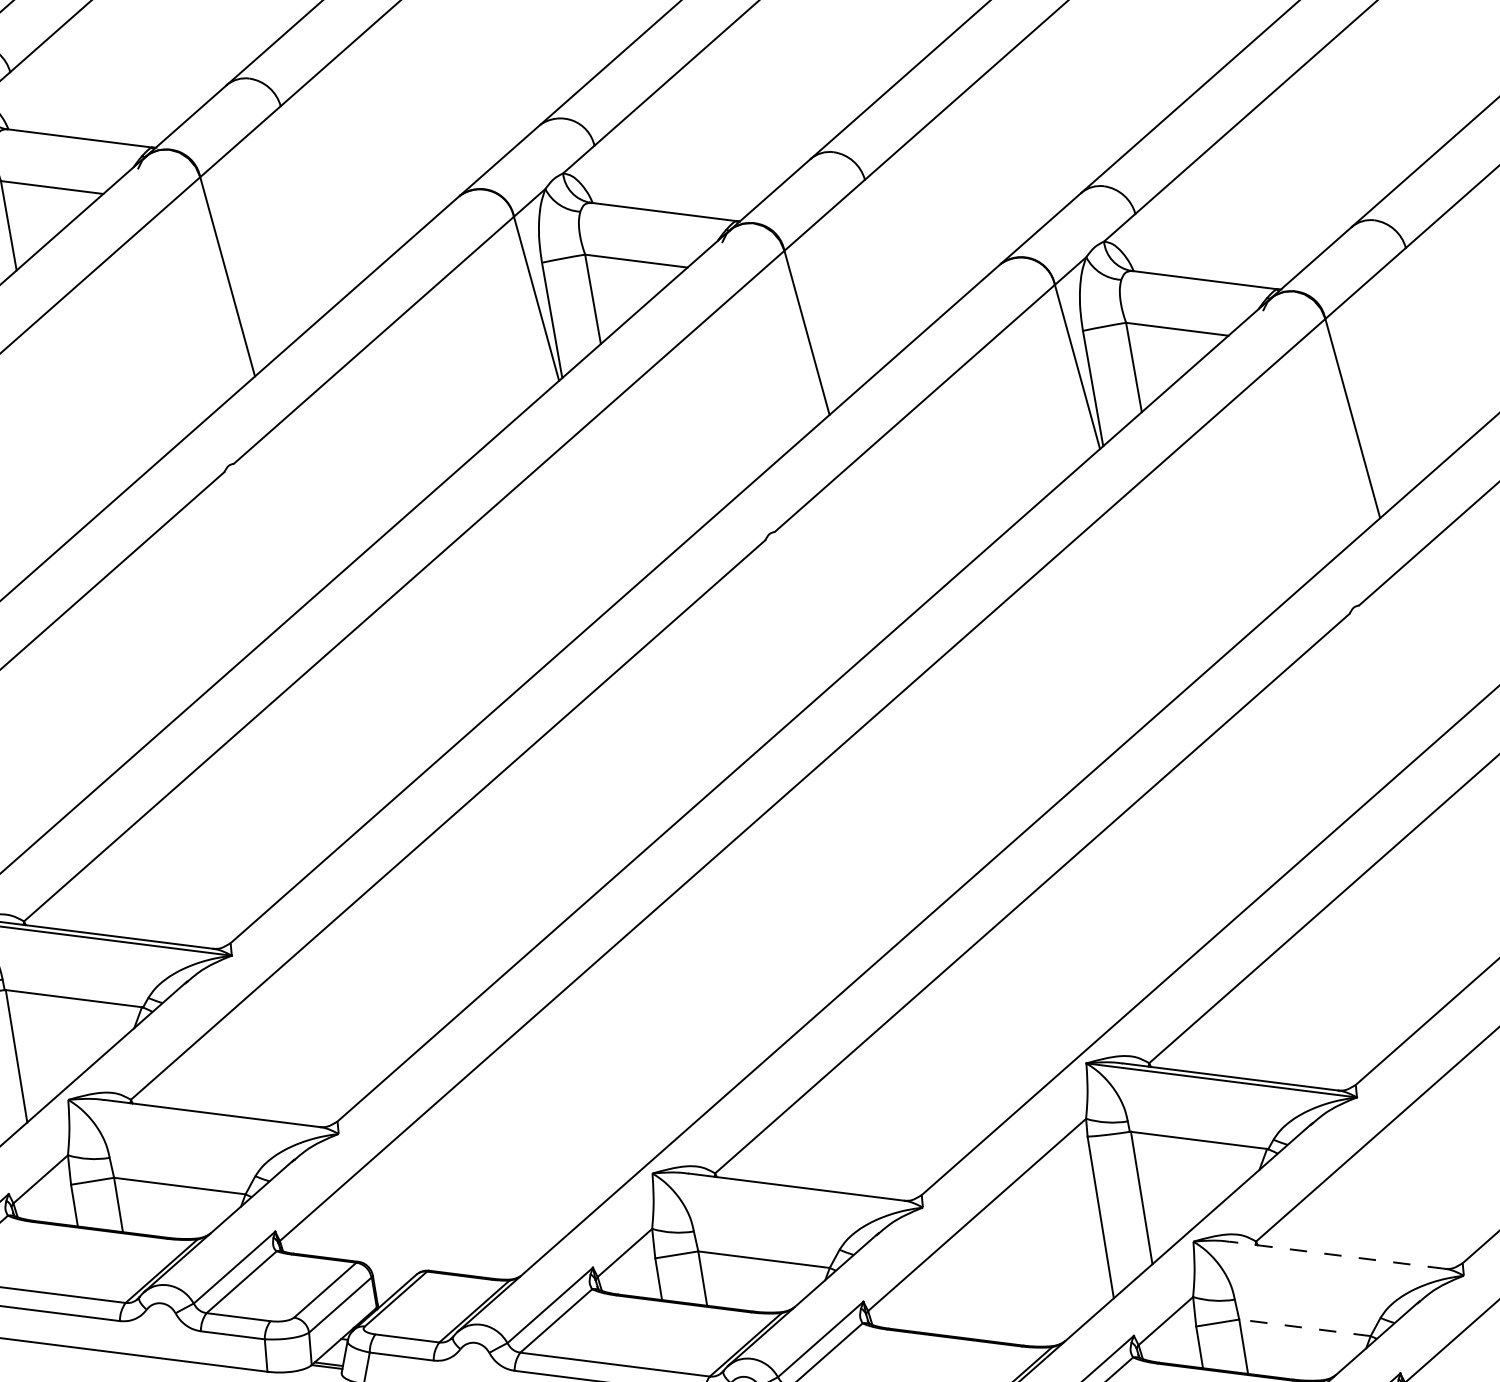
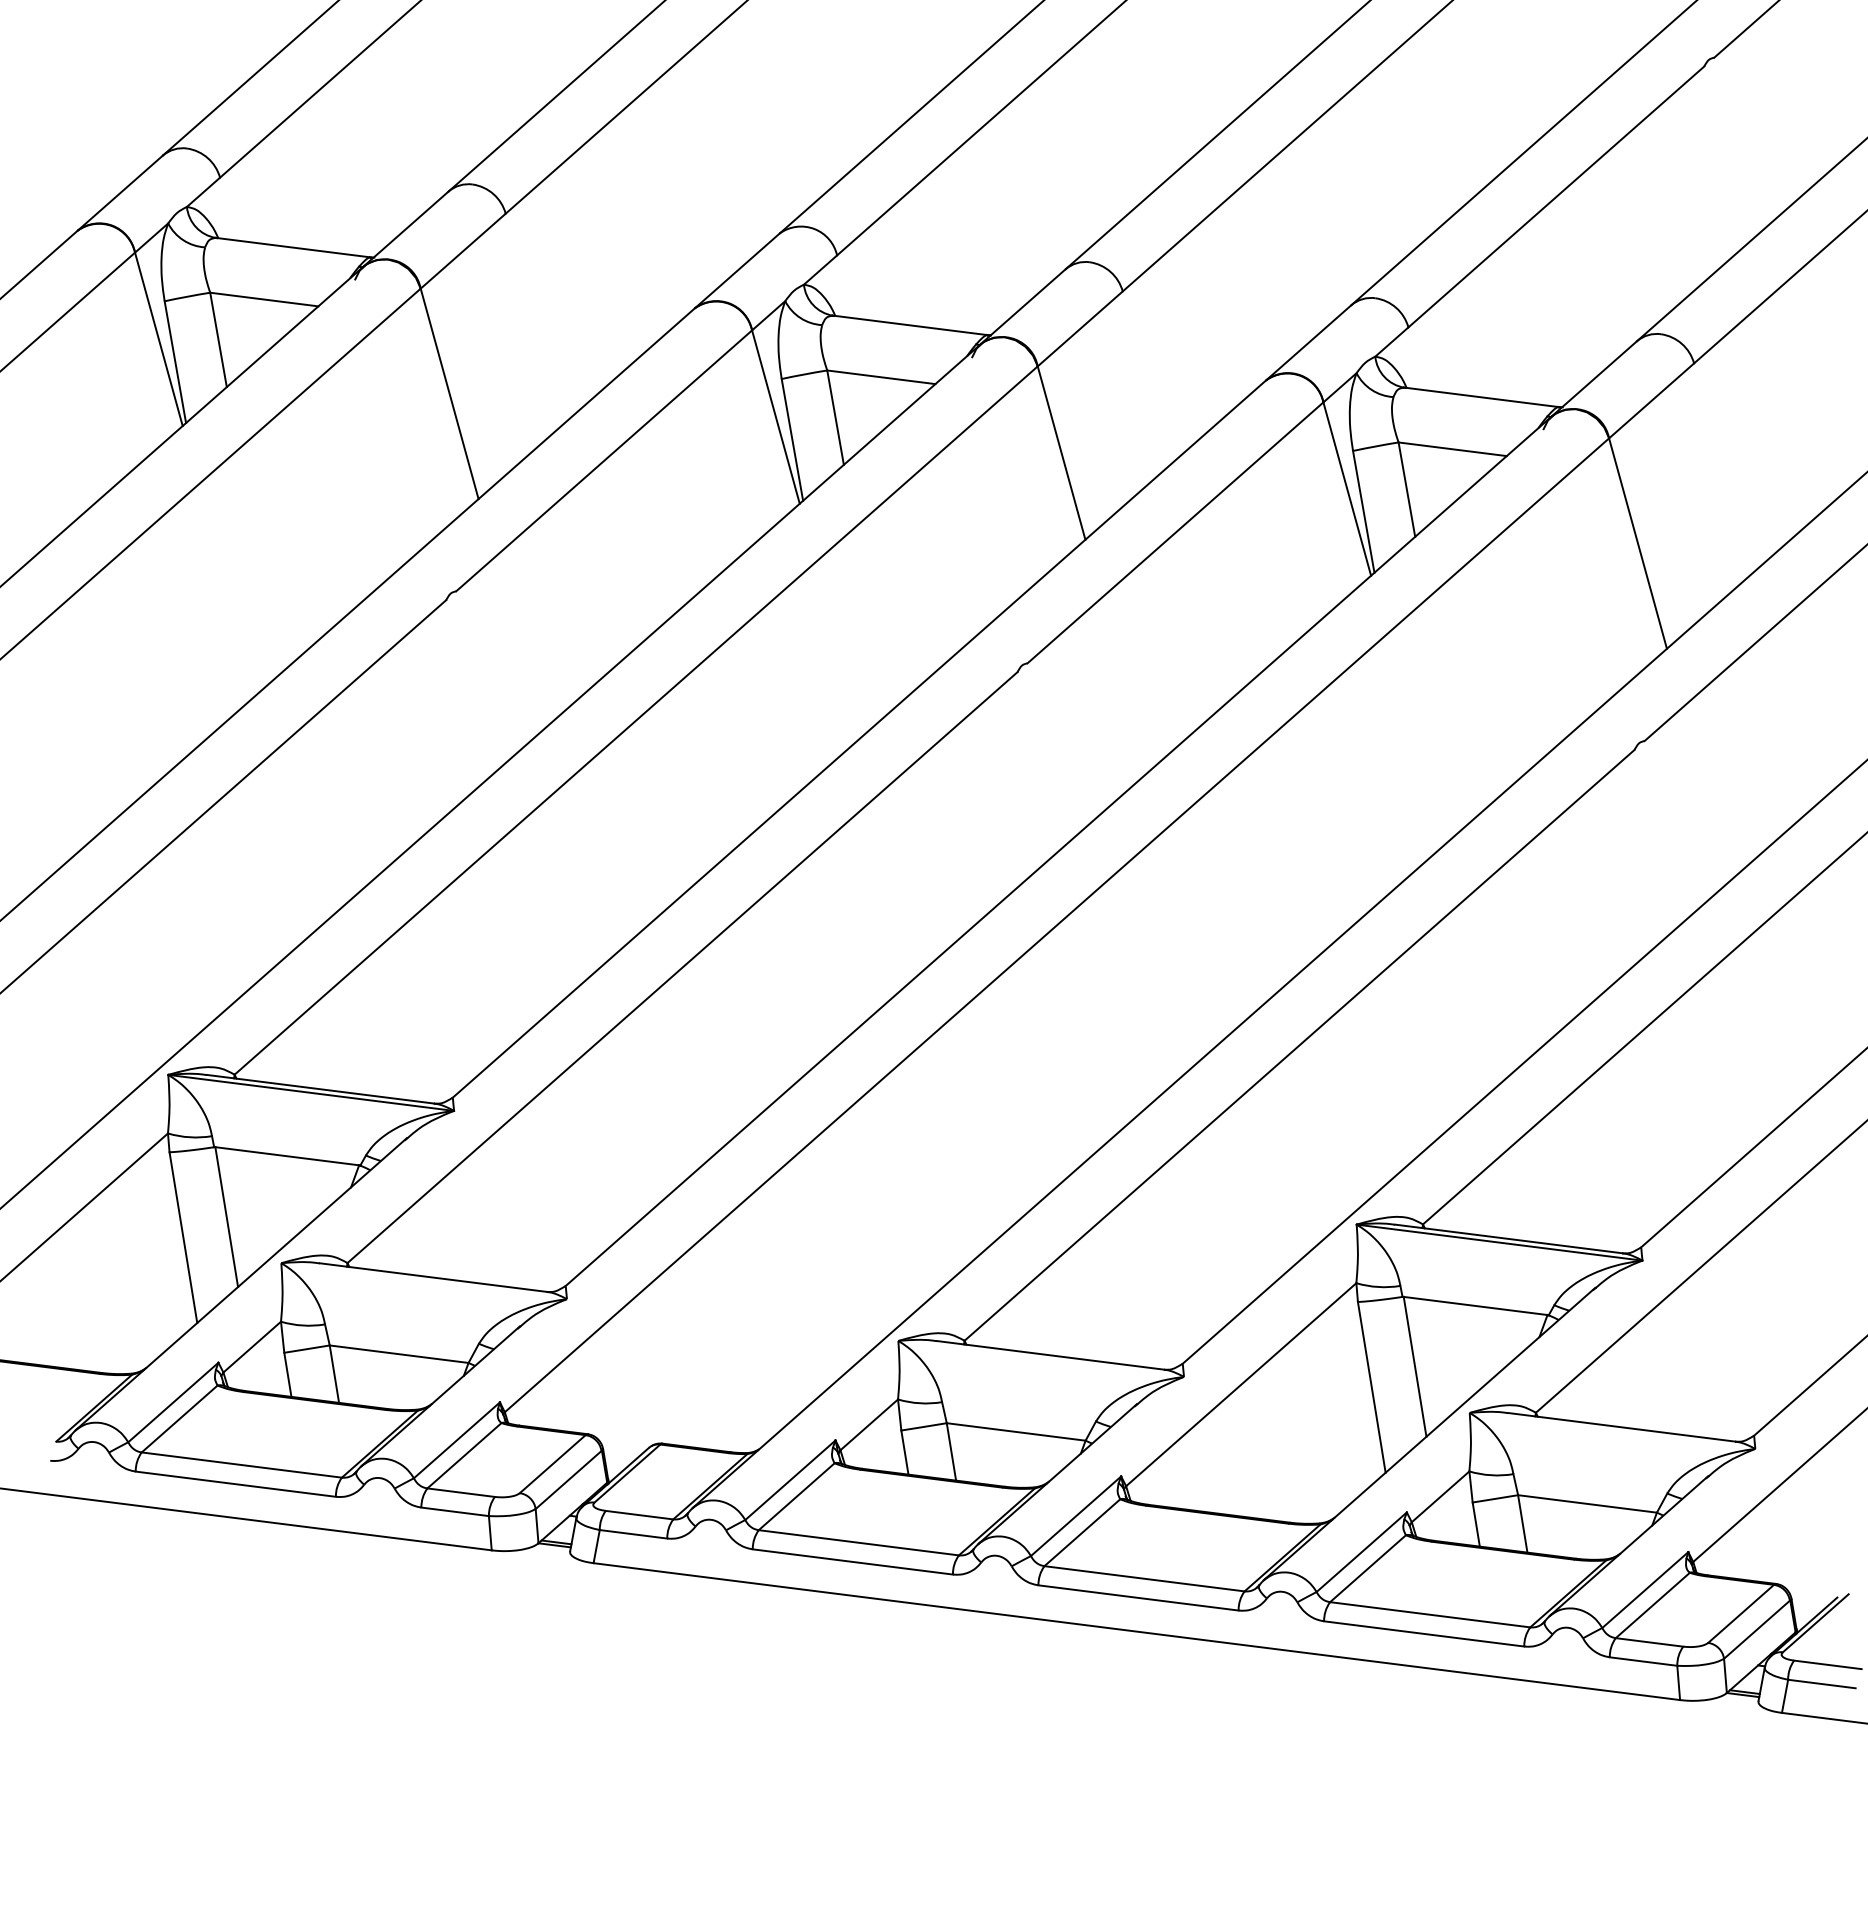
line: (1337, 1255) -> (1621, 1427), dashed -> solid
line: (1304, 1327) -> (1587, 1503), dashed -> solid

